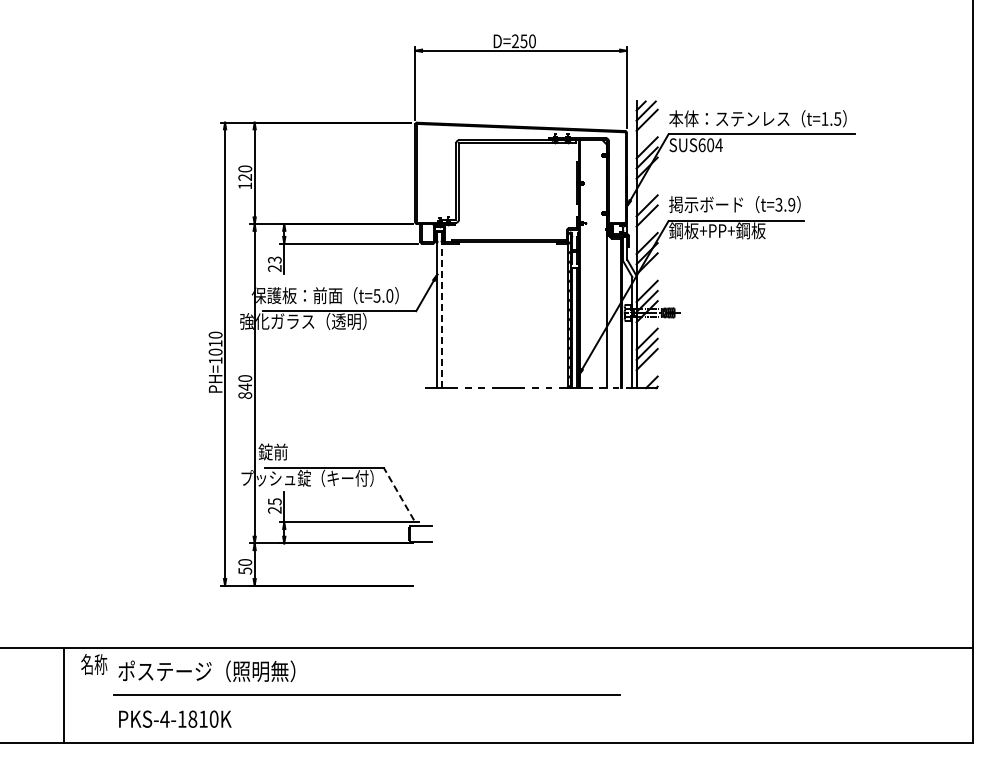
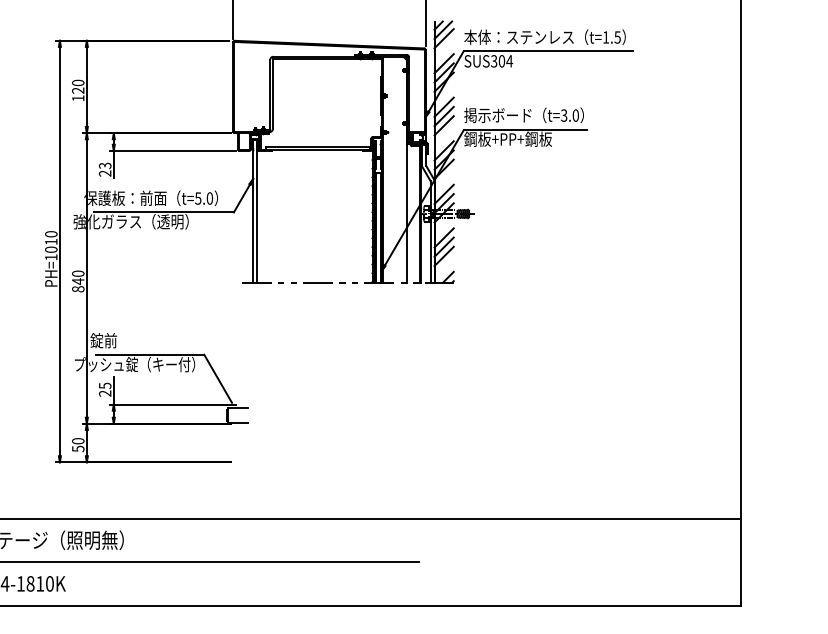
text: (701, 145) -> (493, 61), SUS604 -> SUS304
line: (646, 195) -> (443, 107), added
text: (791, 204) -> (575, 115), t=3.9 -> t=3.0
line: (441, 309) -> (256, 210), dashed -> solid
line: (398, 493) -> (217, 378), dashed -> solid

